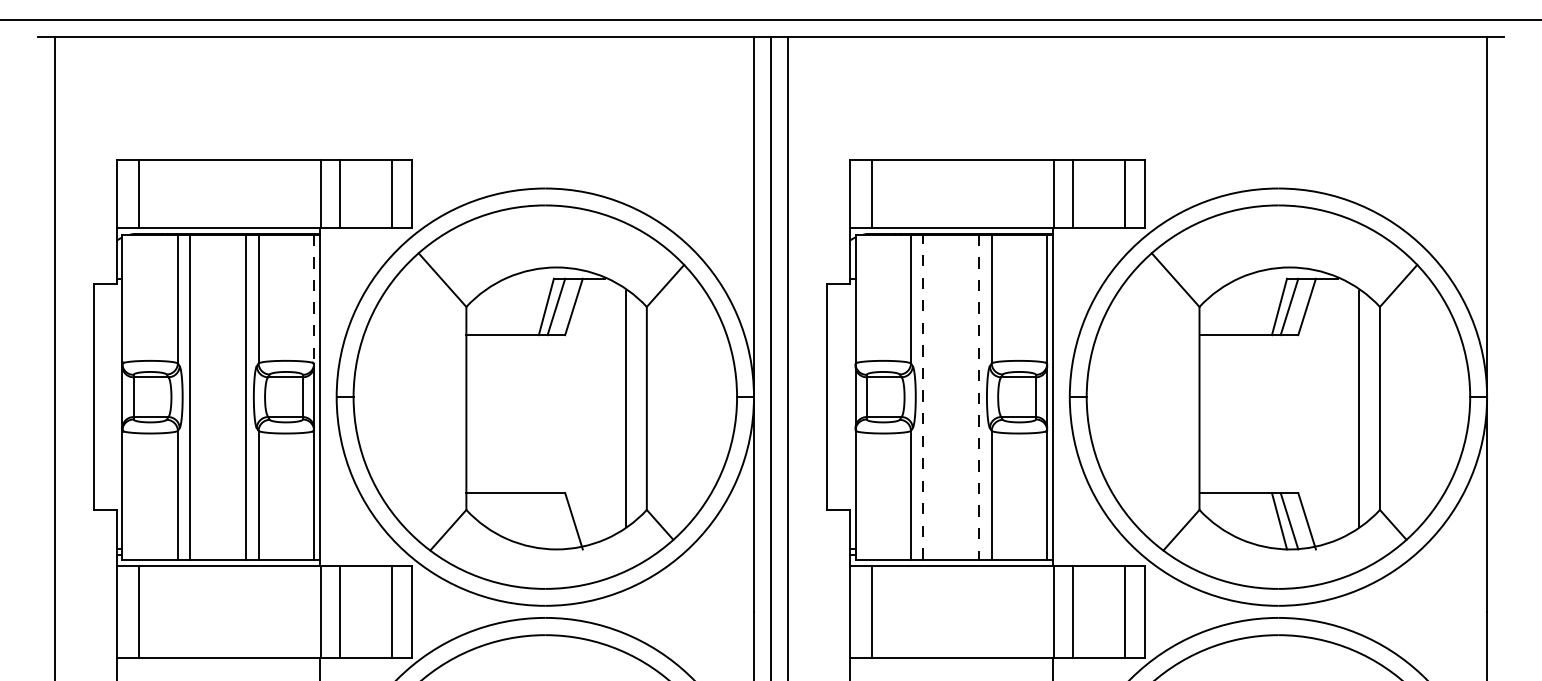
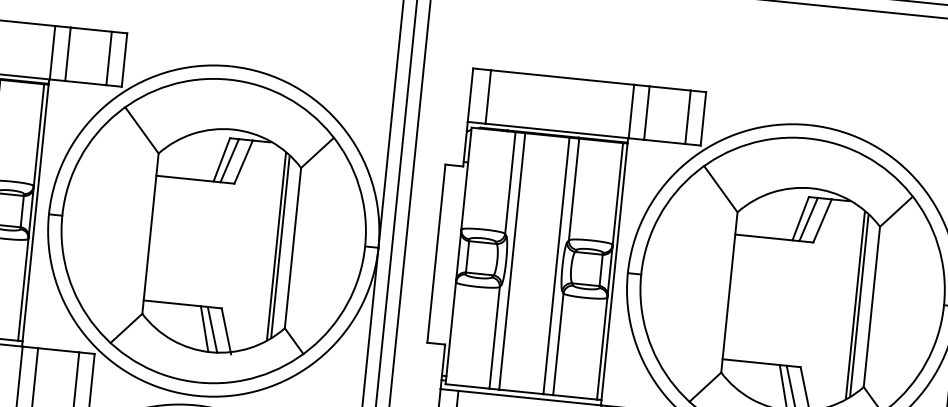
line: (314, 299) -> (39, 135), dashed -> solid
line: (923, 396) -> (512, 260), dashed -> solid
line: (979, 397) -> (556, 266), dashed -> solid
line: (630, 408) -> (280, 246), added
line: (1364, 408) -> (859, 305), added
line: (545, 521) -> (203, 329), added
line: (556, 521) -> (212, 330), added

